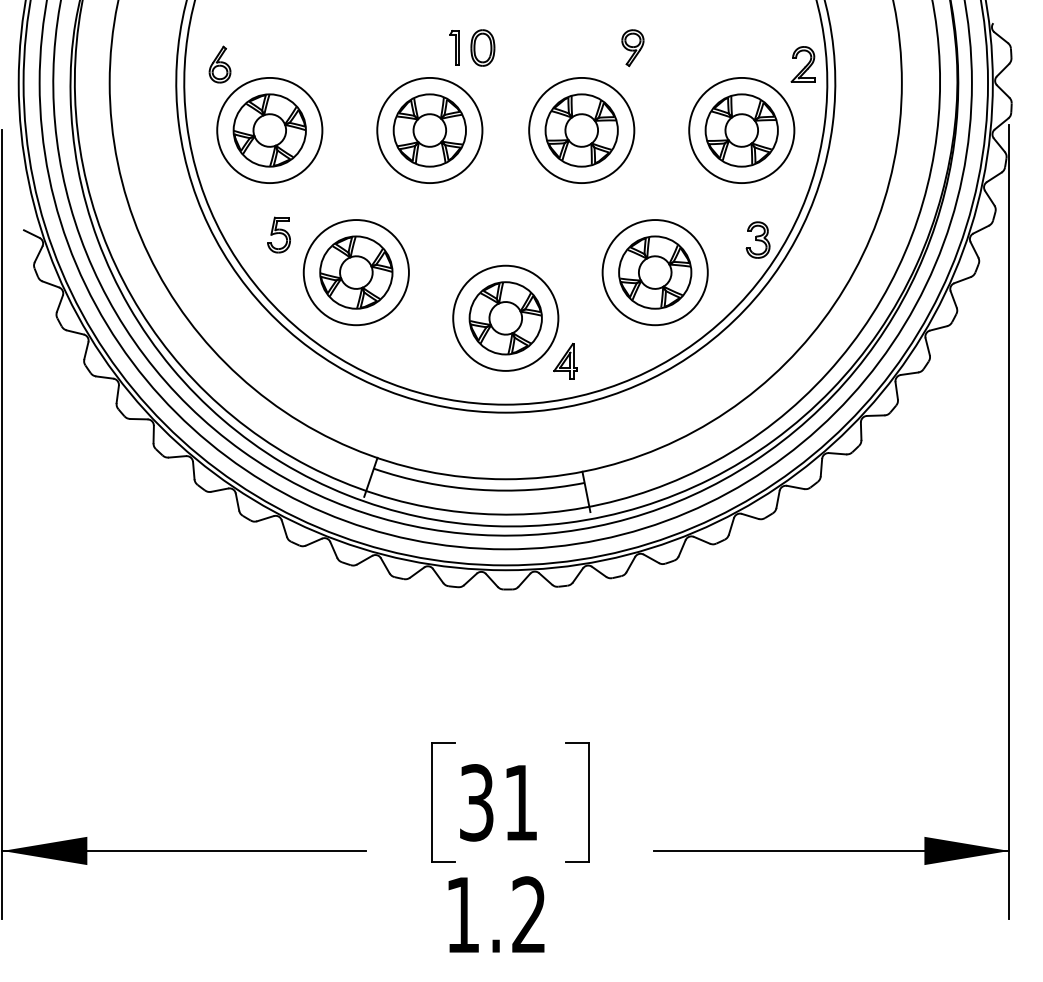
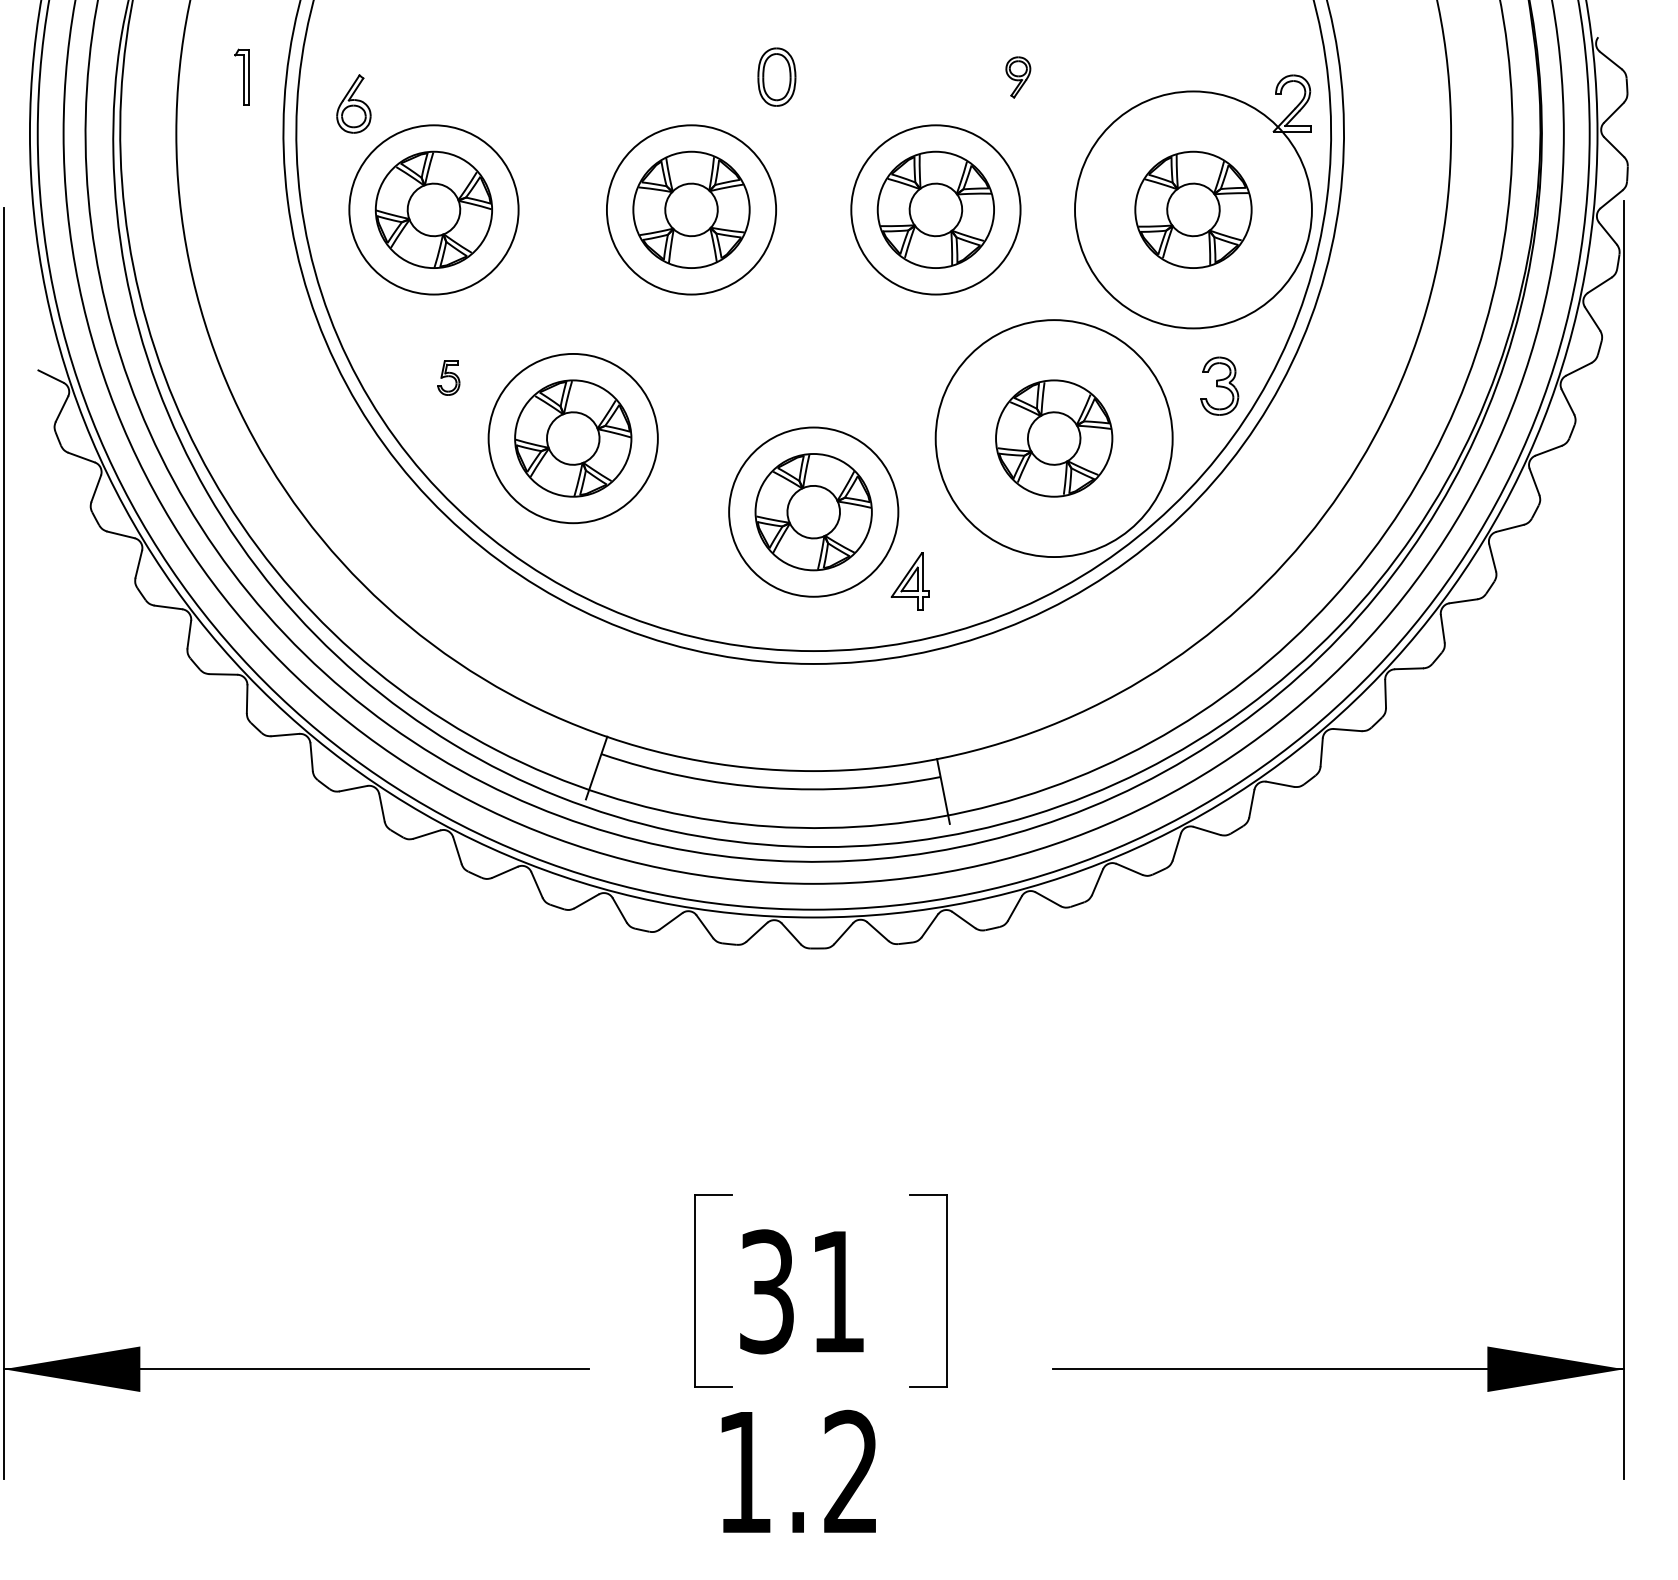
part: (454, 47) -> (241, 76), moved
part: (632, 48) -> (1017, 77), size x0.7
circle: (741, 130) -> (1193, 209), size x1.4
part: (278, 234) -> (447, 377), size x0.6
circle: (654, 272) -> (1053, 438), size x1.4

